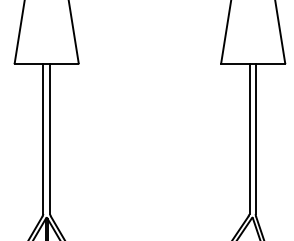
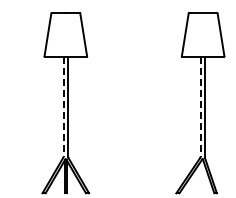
line: (43, 140) -> (63, 107), solid -> dashed
line: (249, 140) -> (200, 107), solid -> dashed

